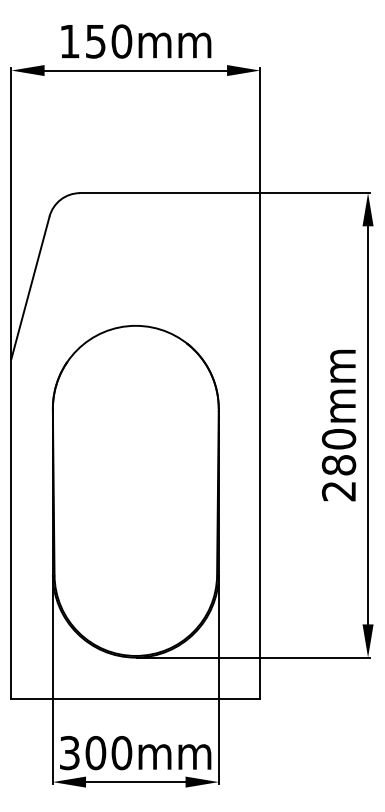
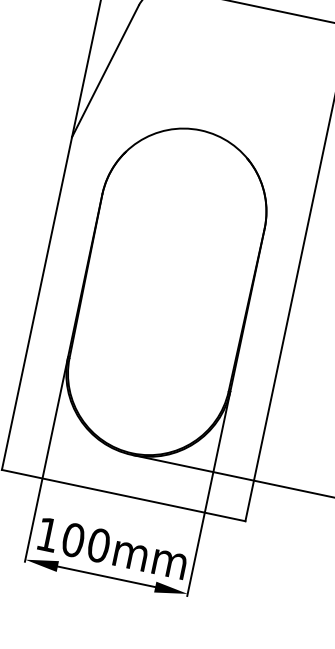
text: (69, 753) -> (47, 535), 300mm -> 100mm

